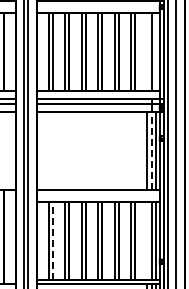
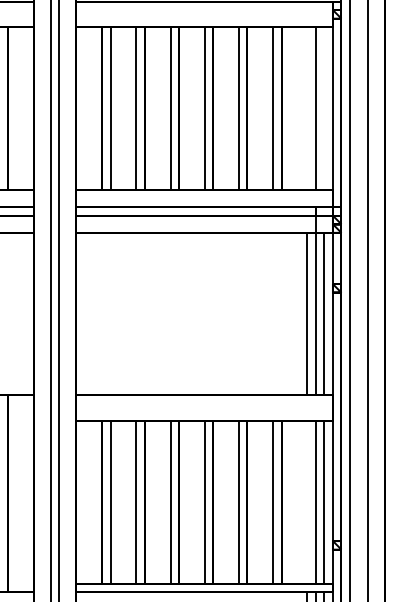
line: (151, 147) -> (315, 307), dashed -> solid
line: (53, 240) -> (111, 500), dashed -> solid

